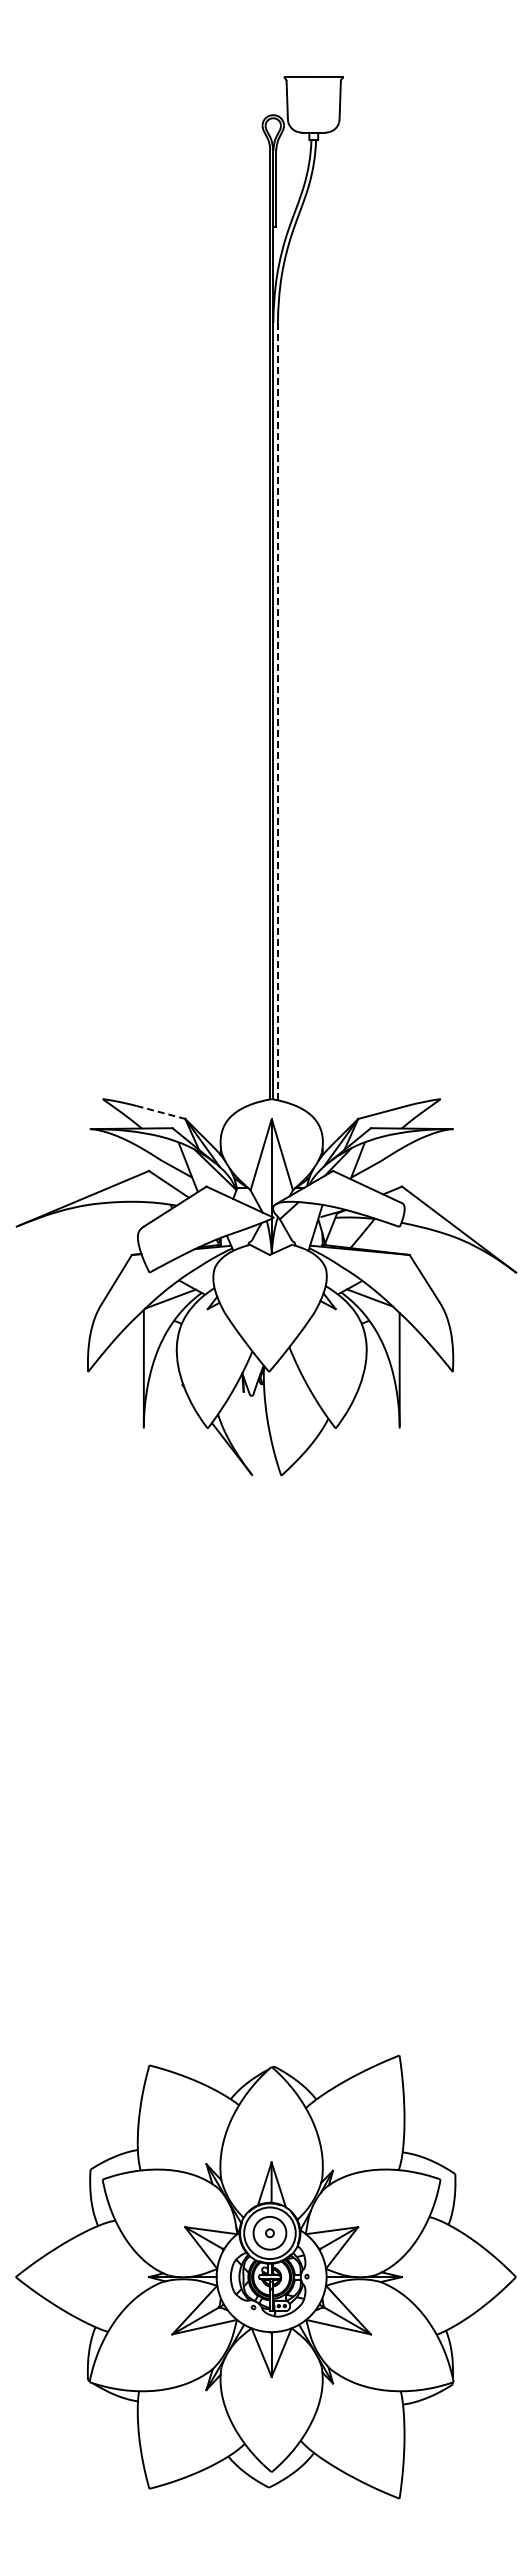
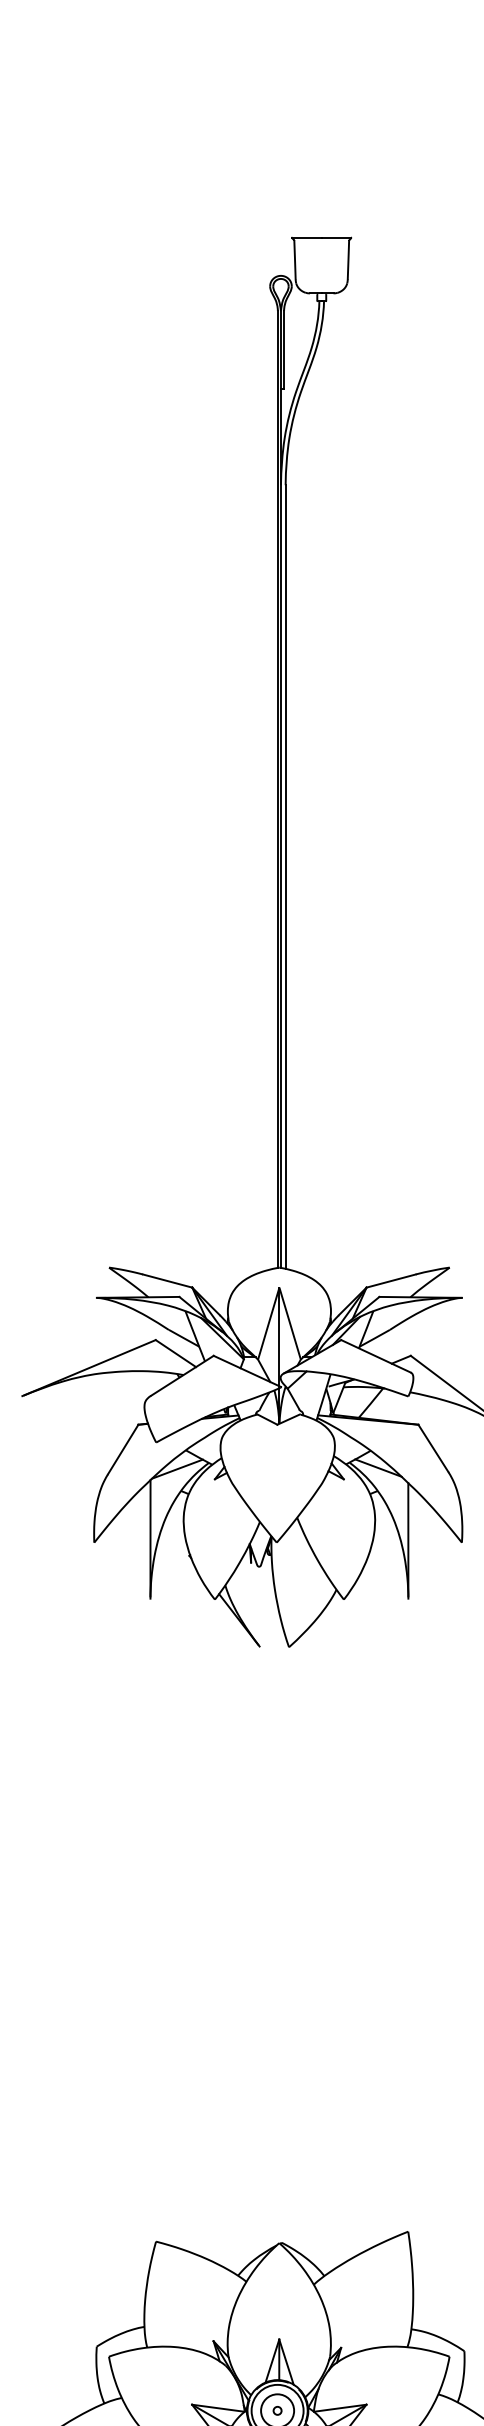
line: (277, 711) -> (285, 876), dashed -> solid
line: (161, 1112) -> (168, 1281), dashed -> solid

